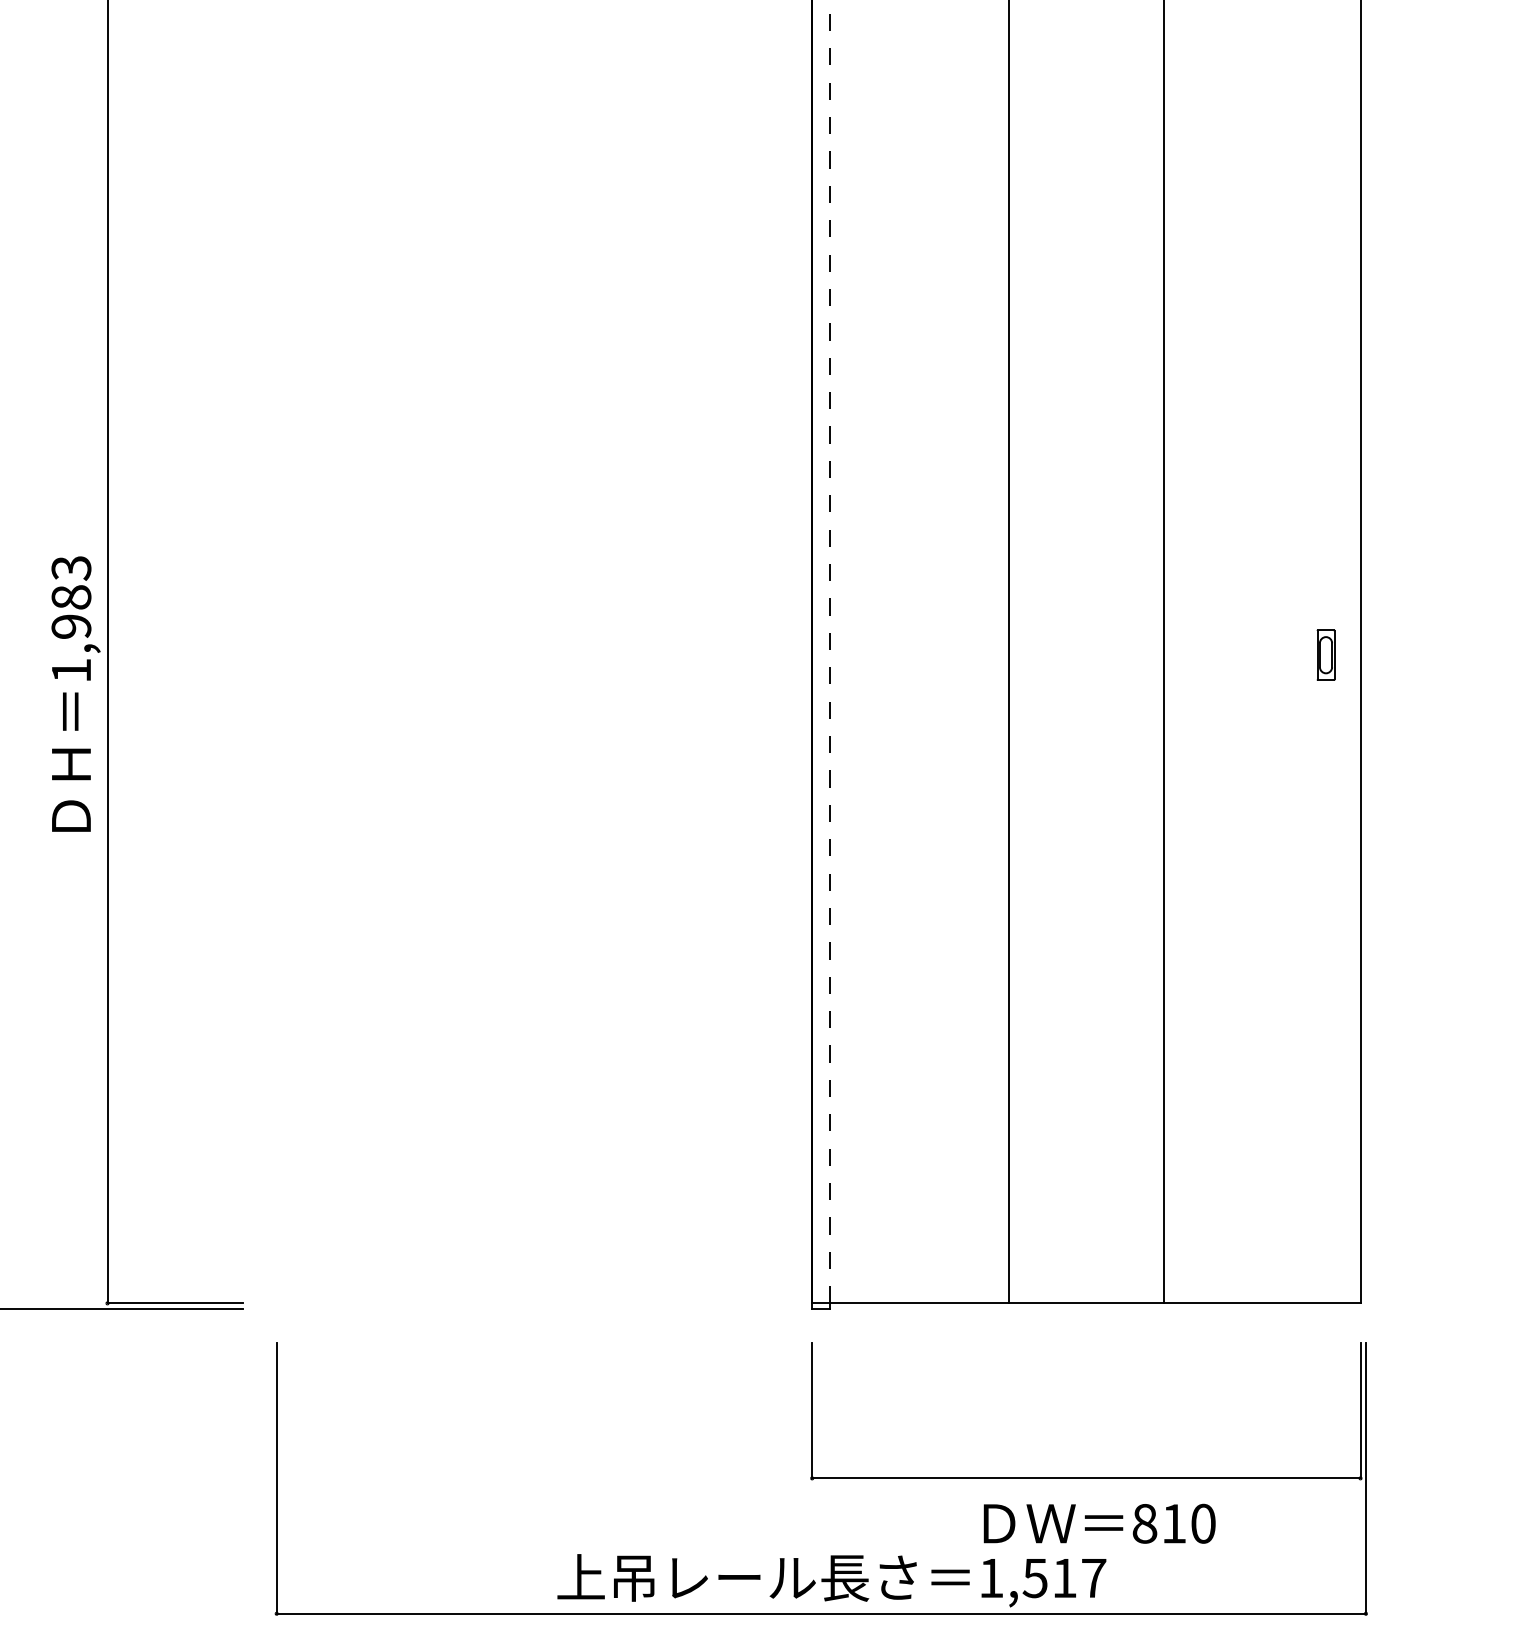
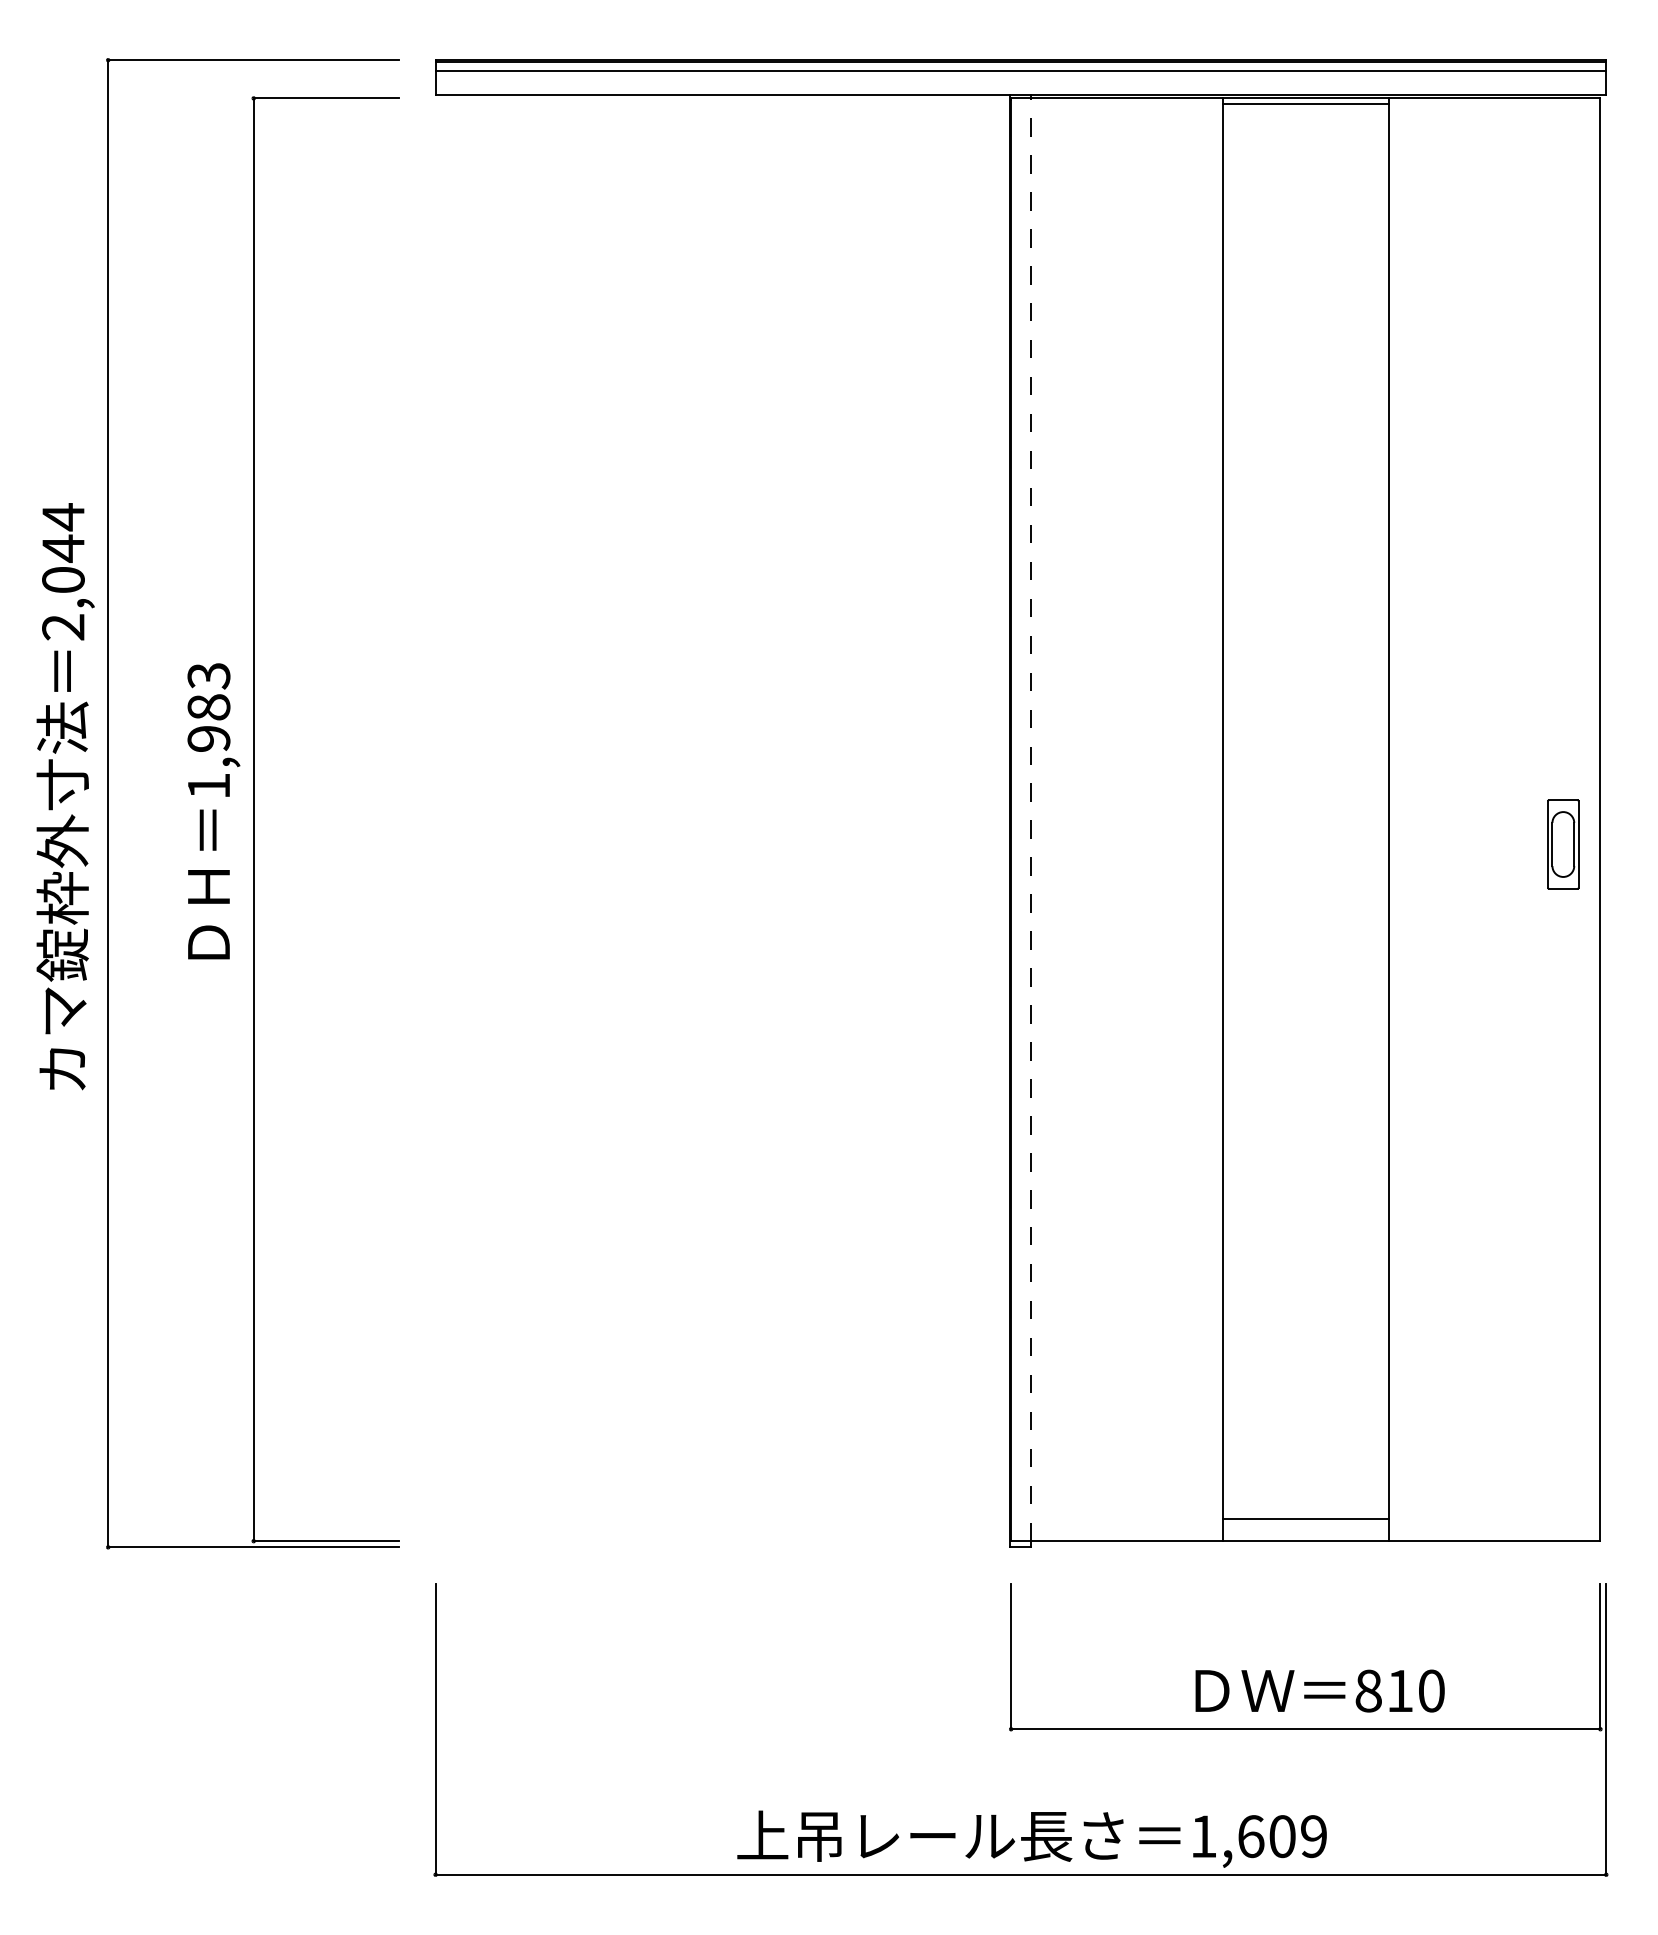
part: (1326, 655) -> (1563, 844), size x1.67
text: (75, 694) -> (213, 811), moved
line: (1086, 1283) -> (1305, 1519), added
text: (1099, 1523) -> (1319, 1690), moved
text: (1064, 1578) -> (1282, 1836), 1,517 -> 1,609

